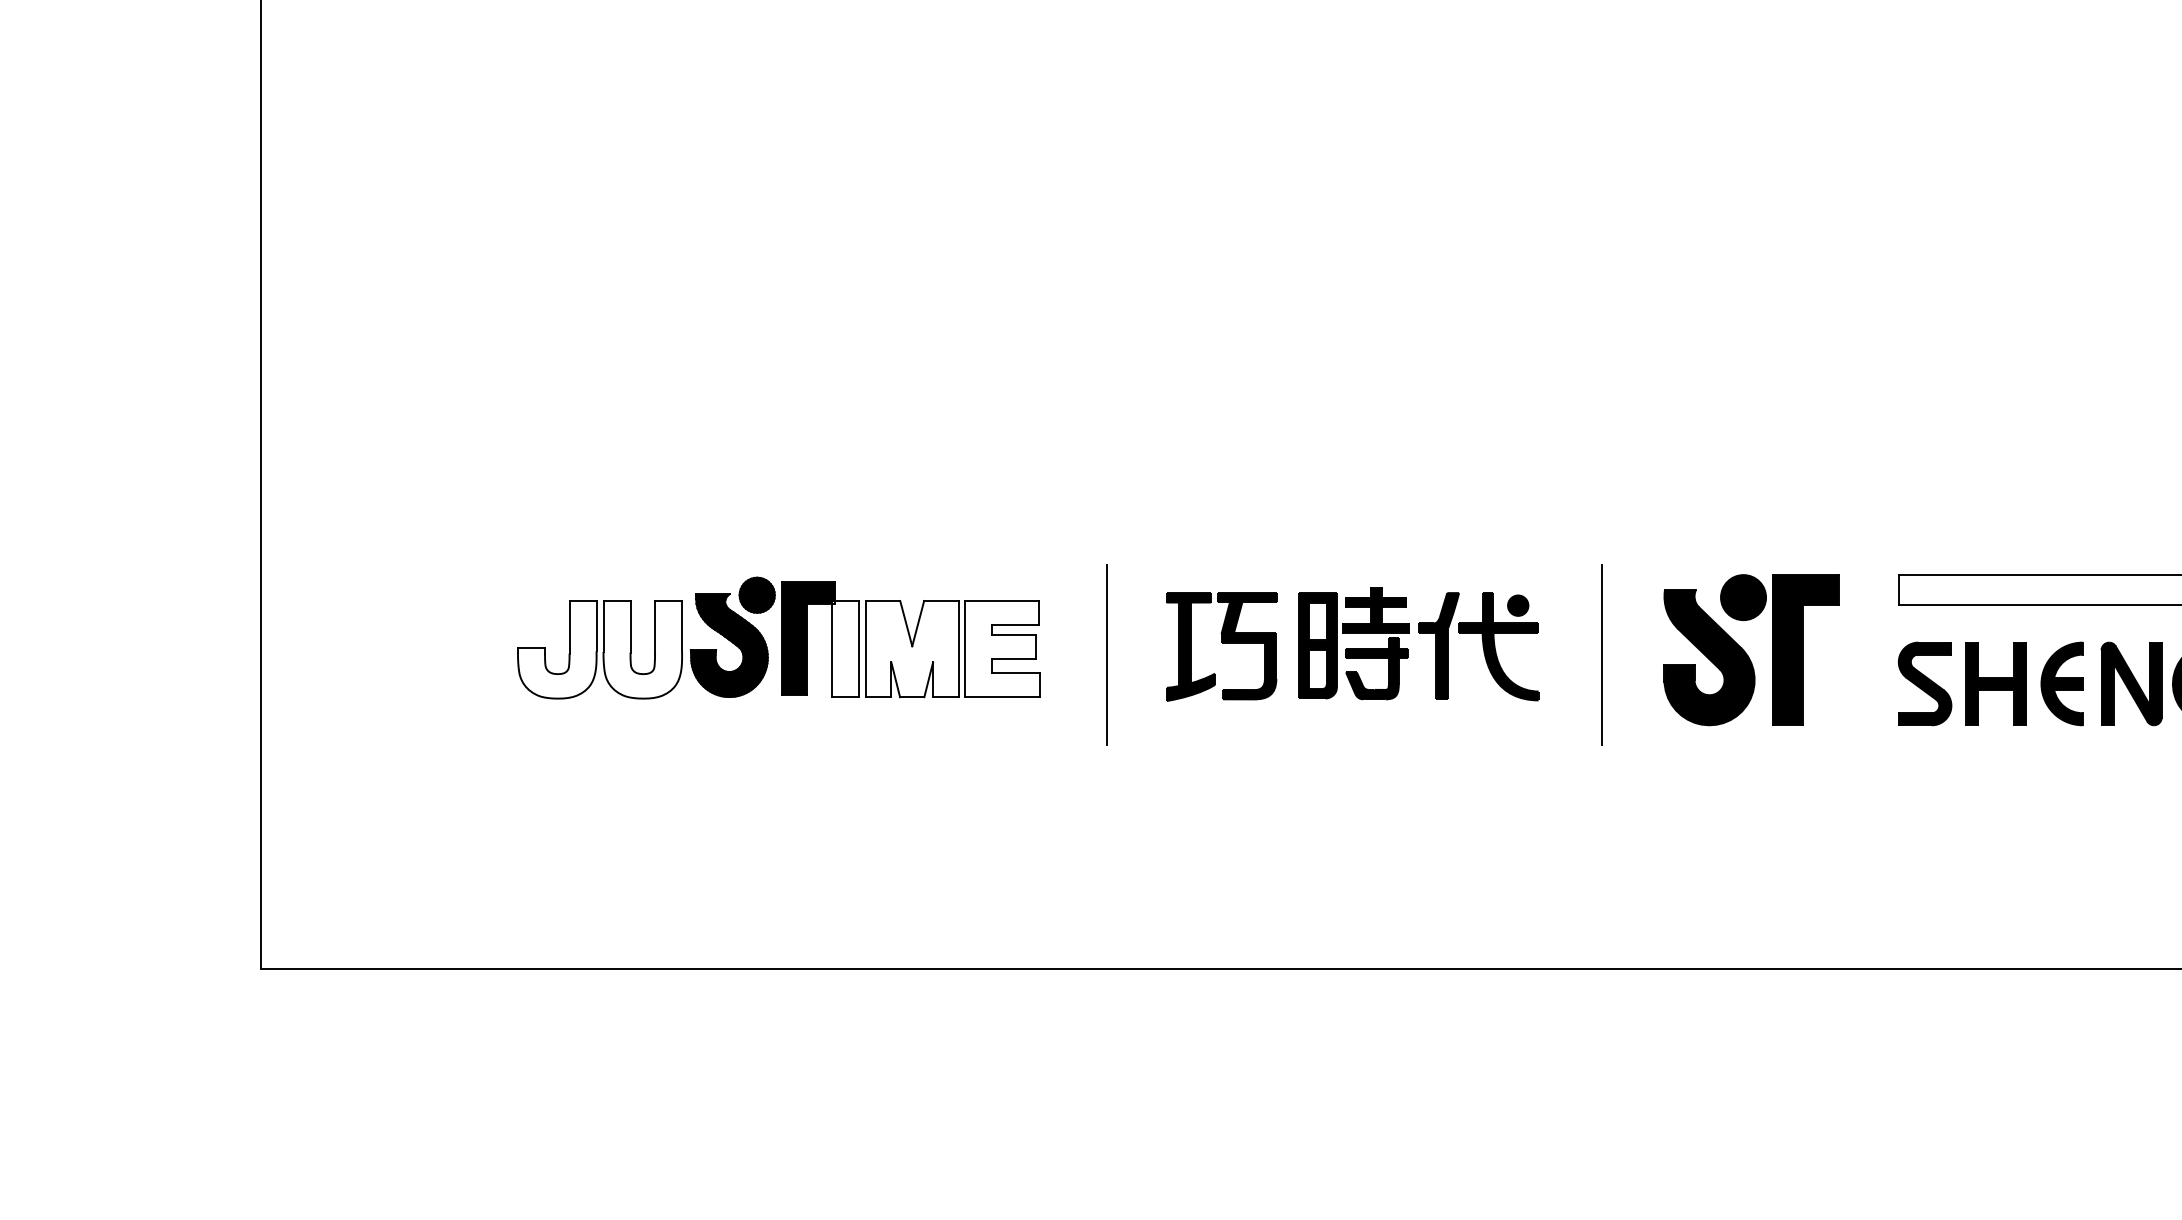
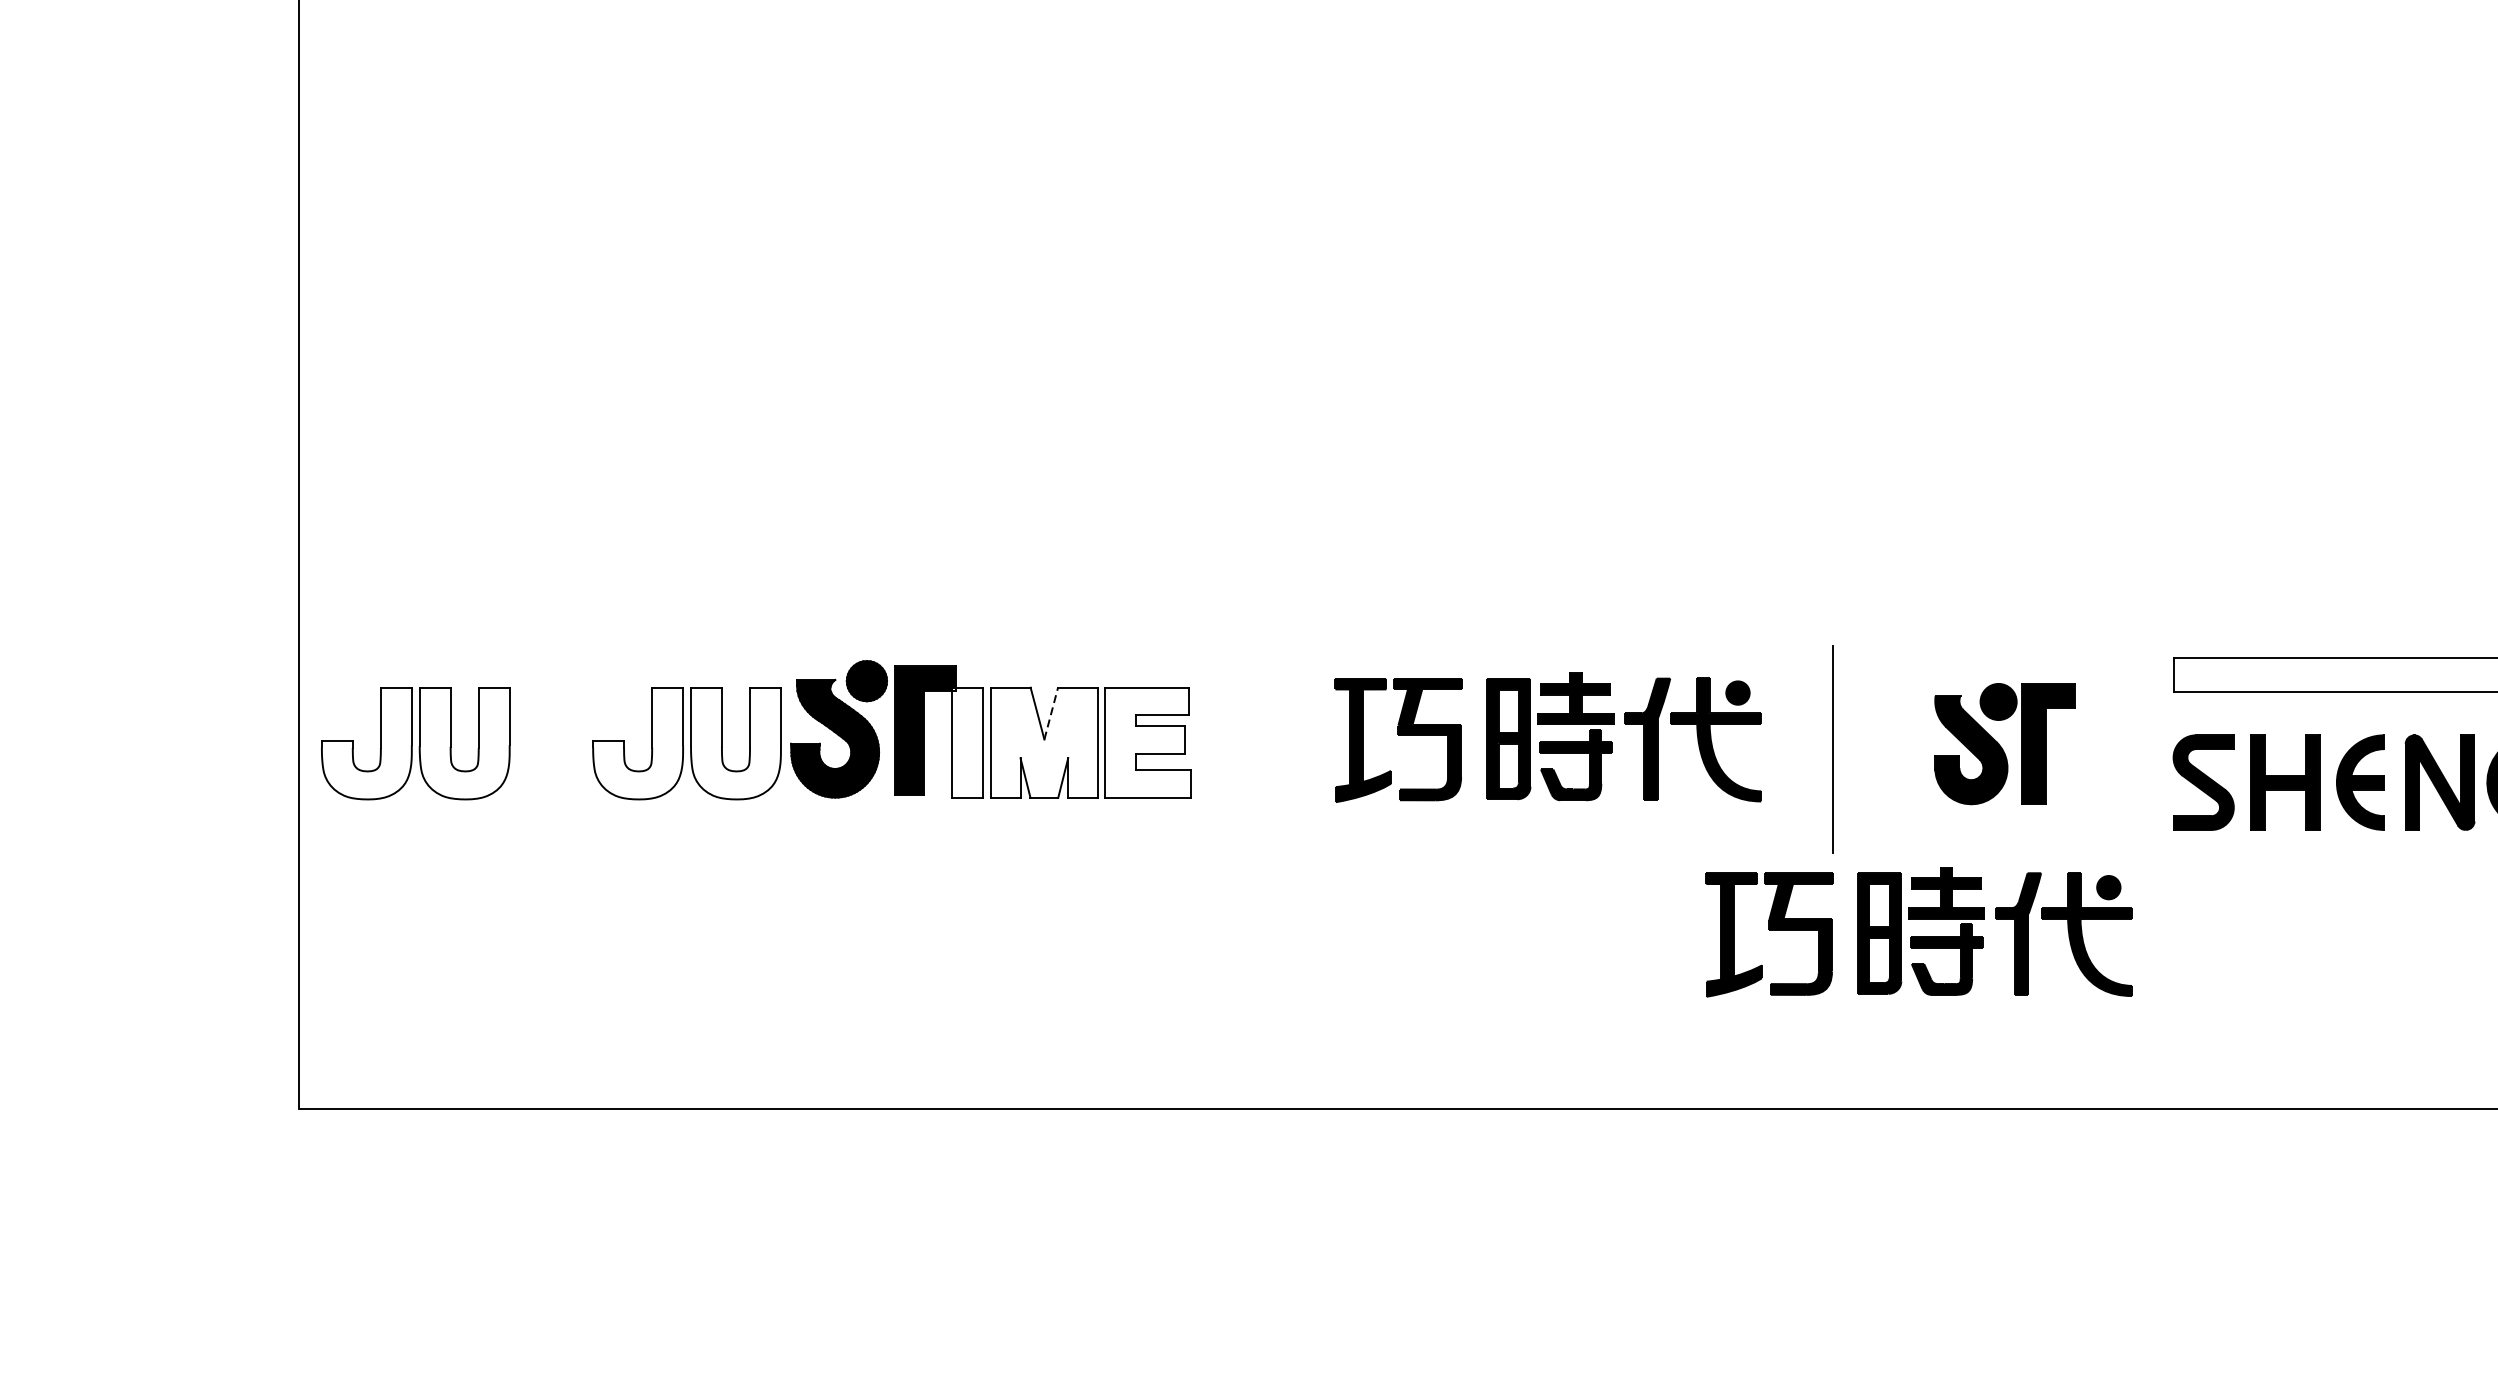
line: (918, 623) -> (1051, 713), solid -> dashed
part: (362, 649) -> (415, 743), added
part: (1751, 650) -> (2005, 744), size x0.7
line: (1106, 654) -> (1266, 748), removed
part: (1676, 814) -> (1919, 932), added

